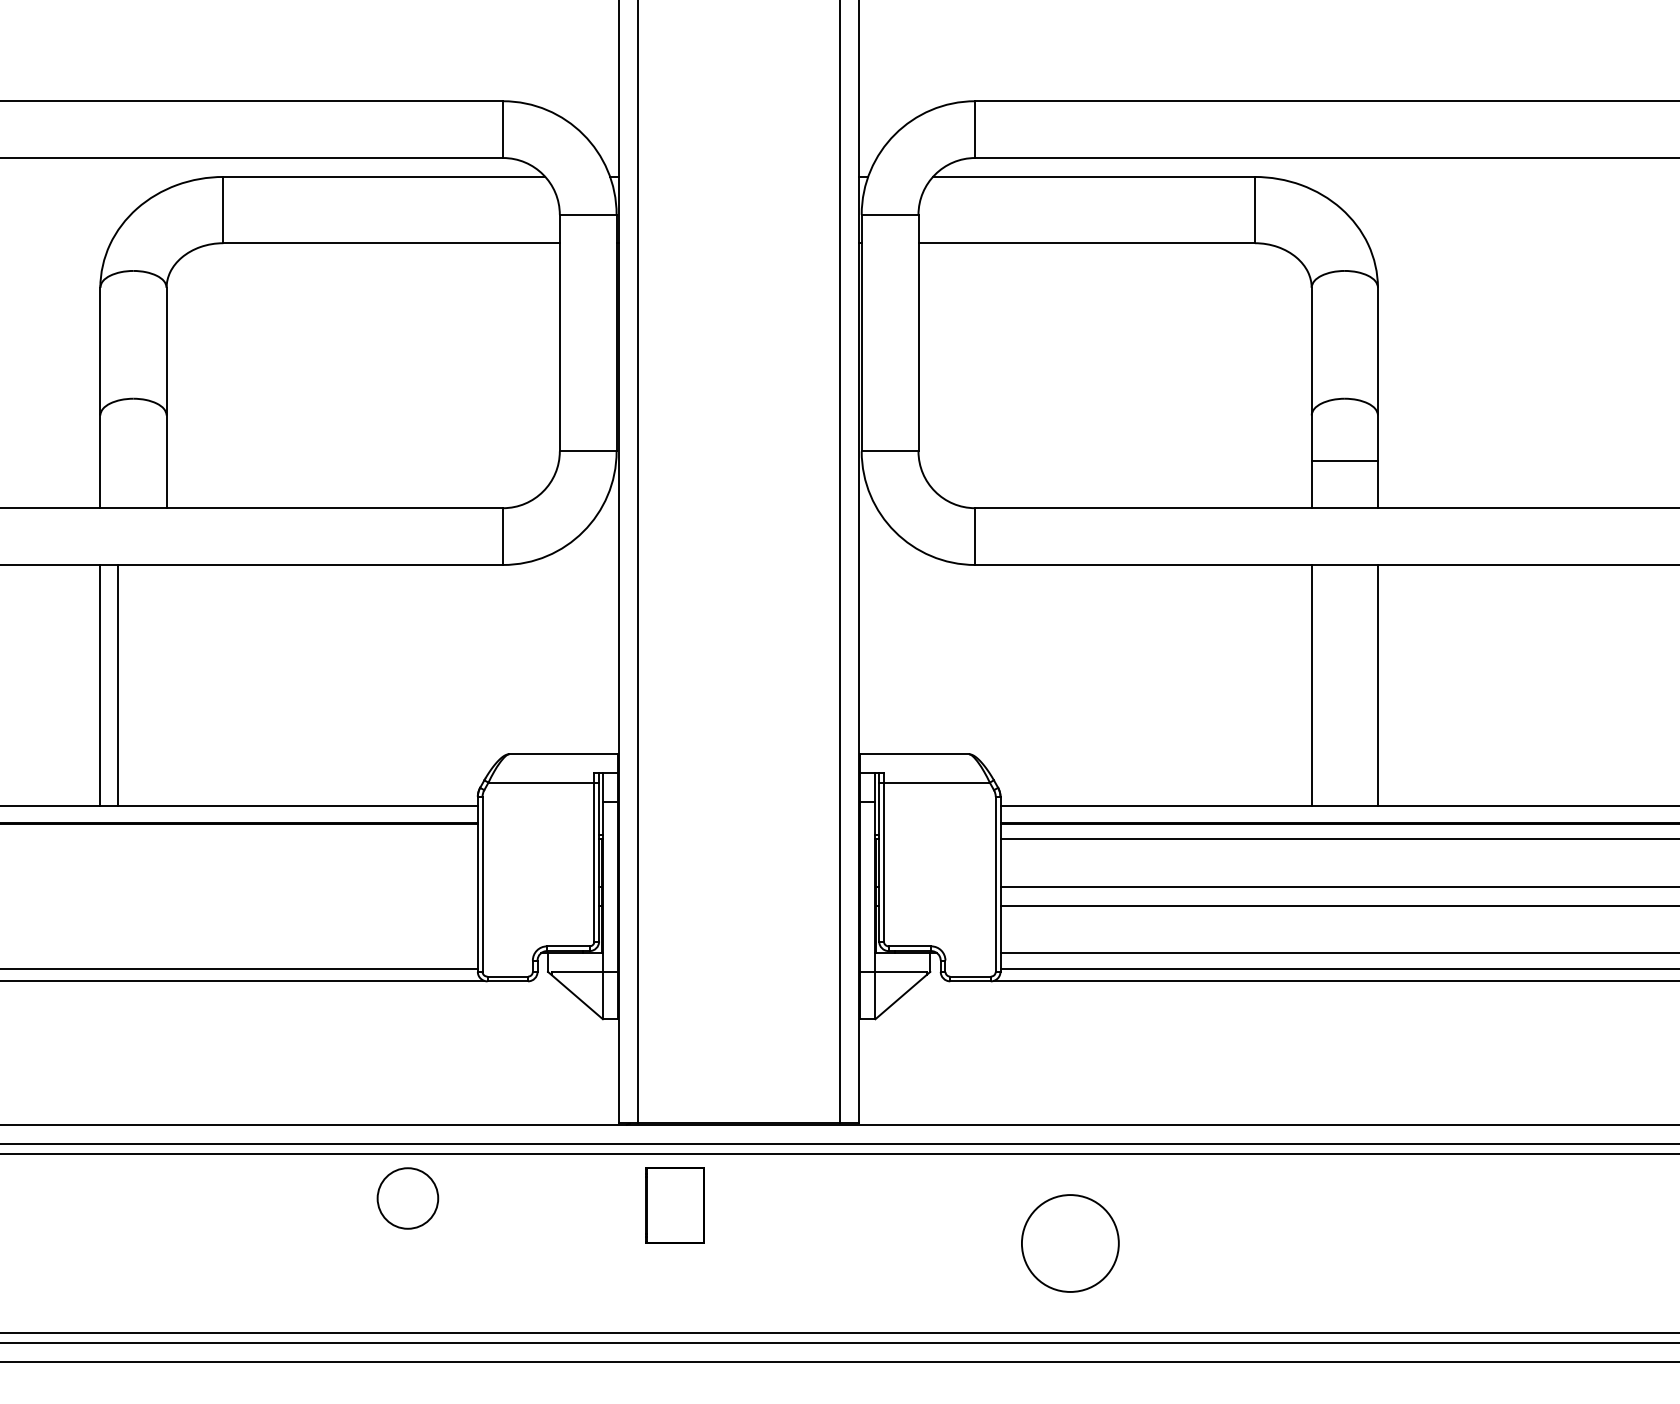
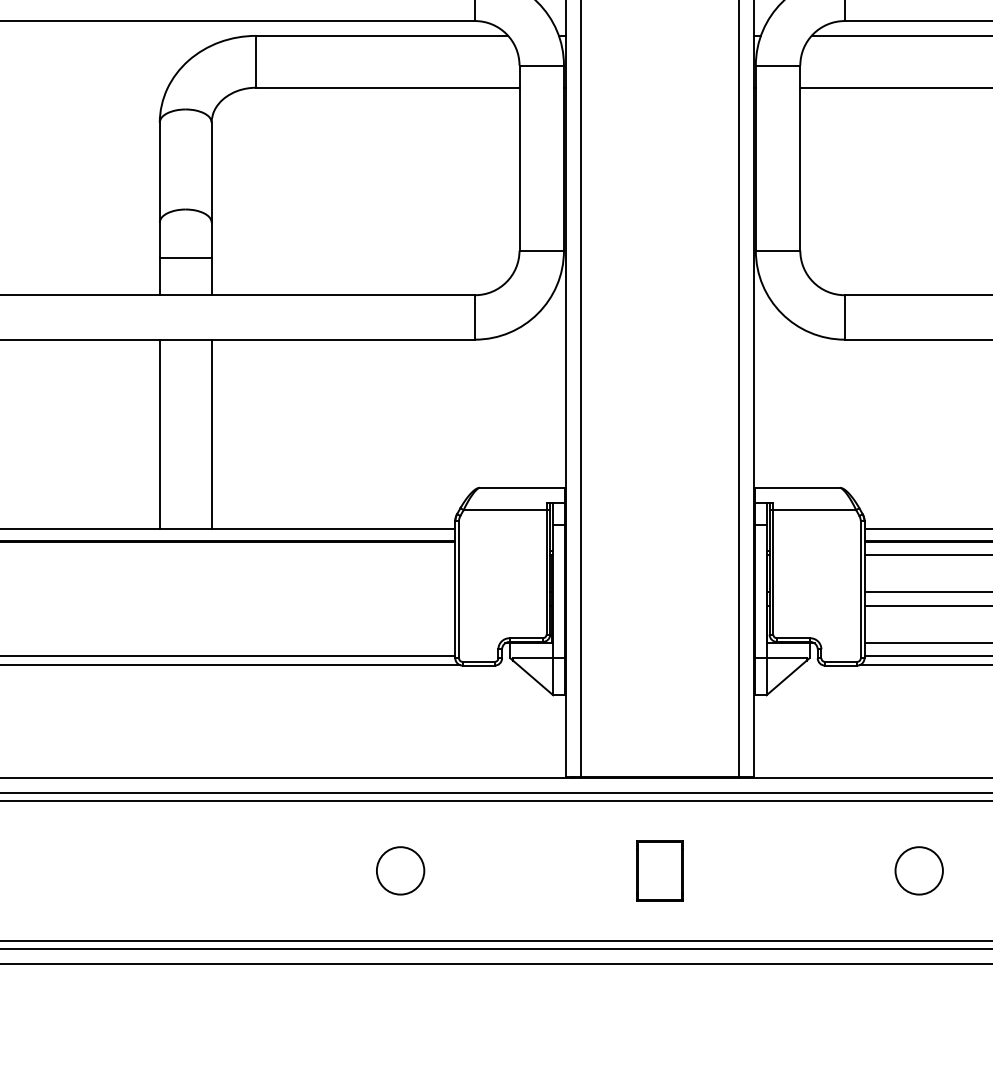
line: (133, 460) -> (185, 257), added
line: (117, 685) -> (211, 434), moved
circle: (407, 1198) -> (400, 870), moved
part: (674, 1205) -> (659, 870), moved
circle: (1070, 1243) -> (919, 870), size x0.62

